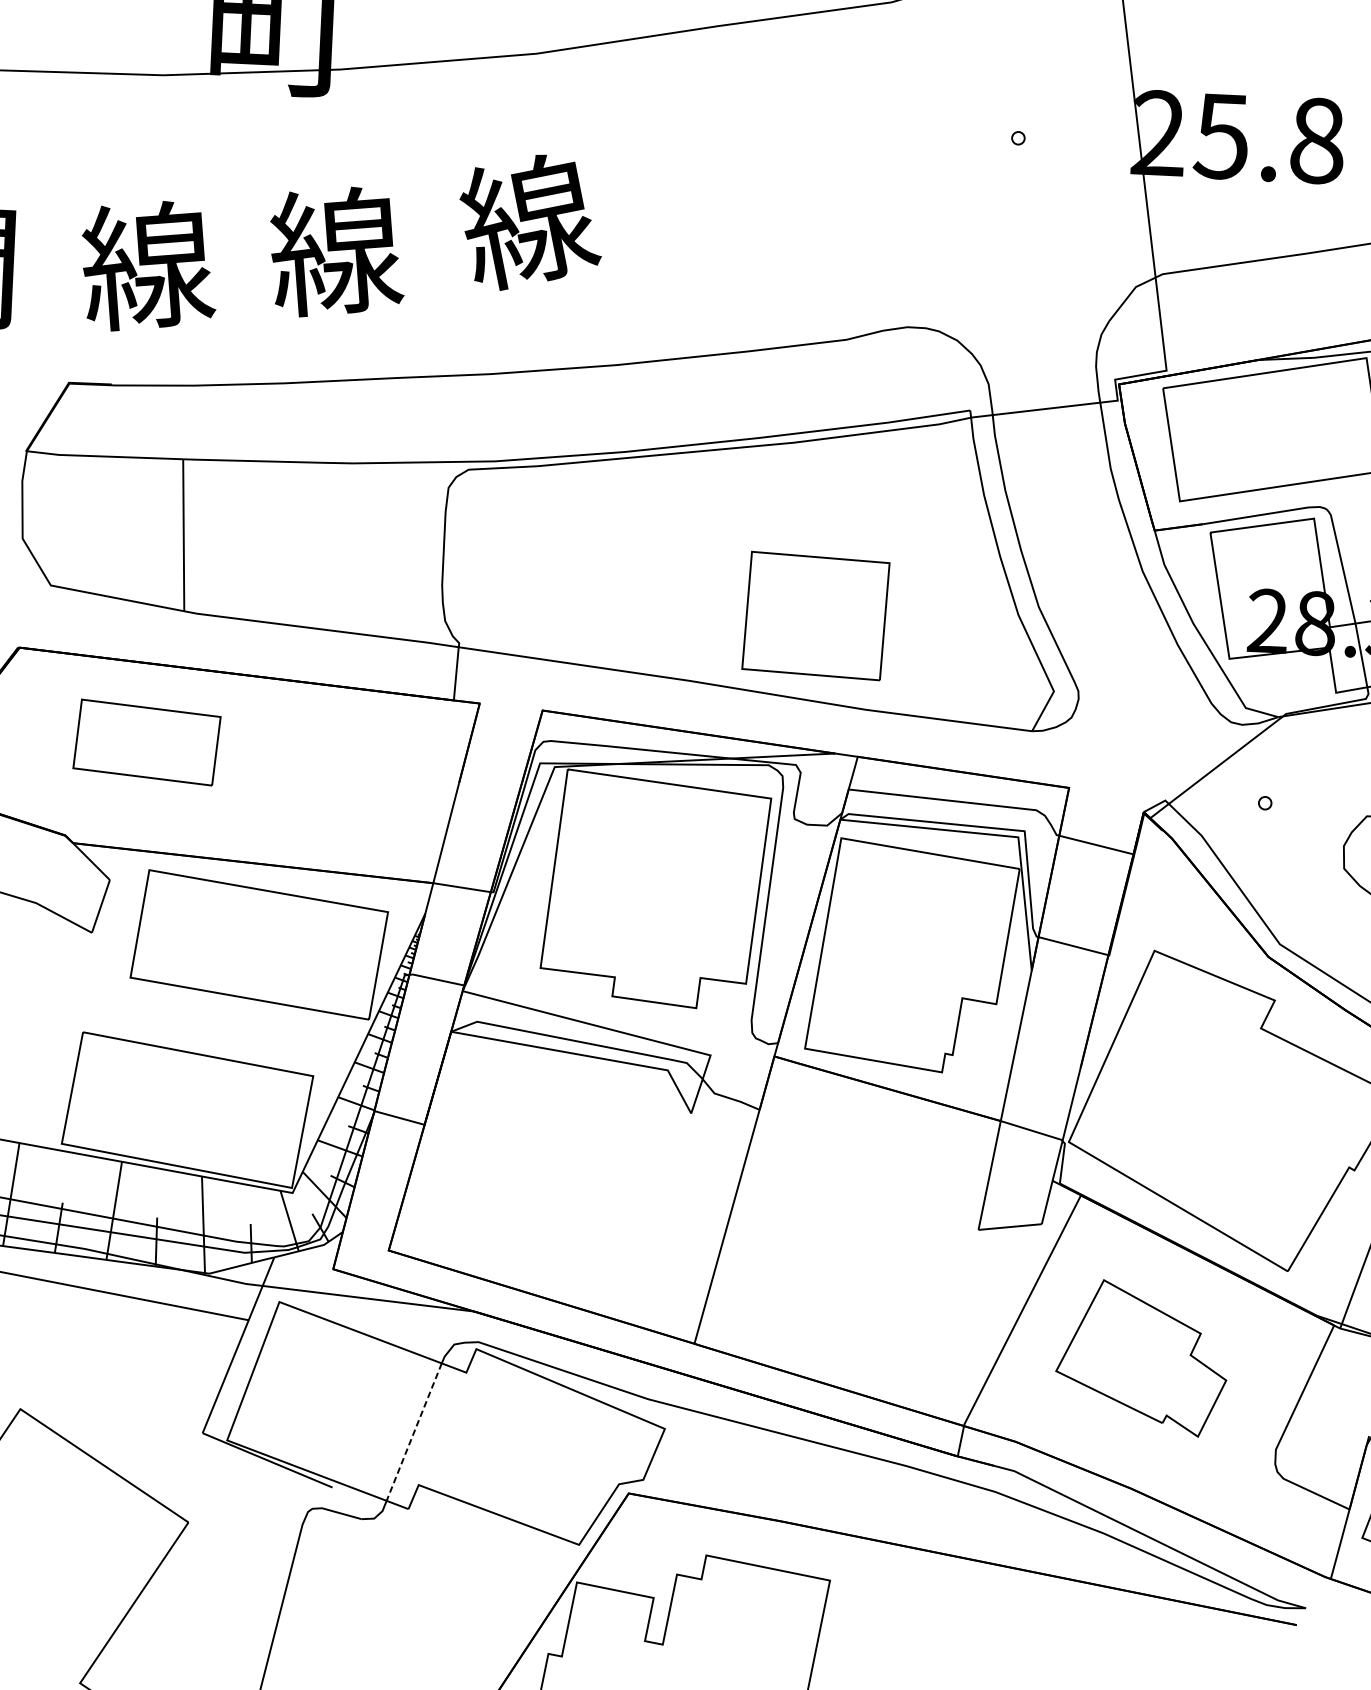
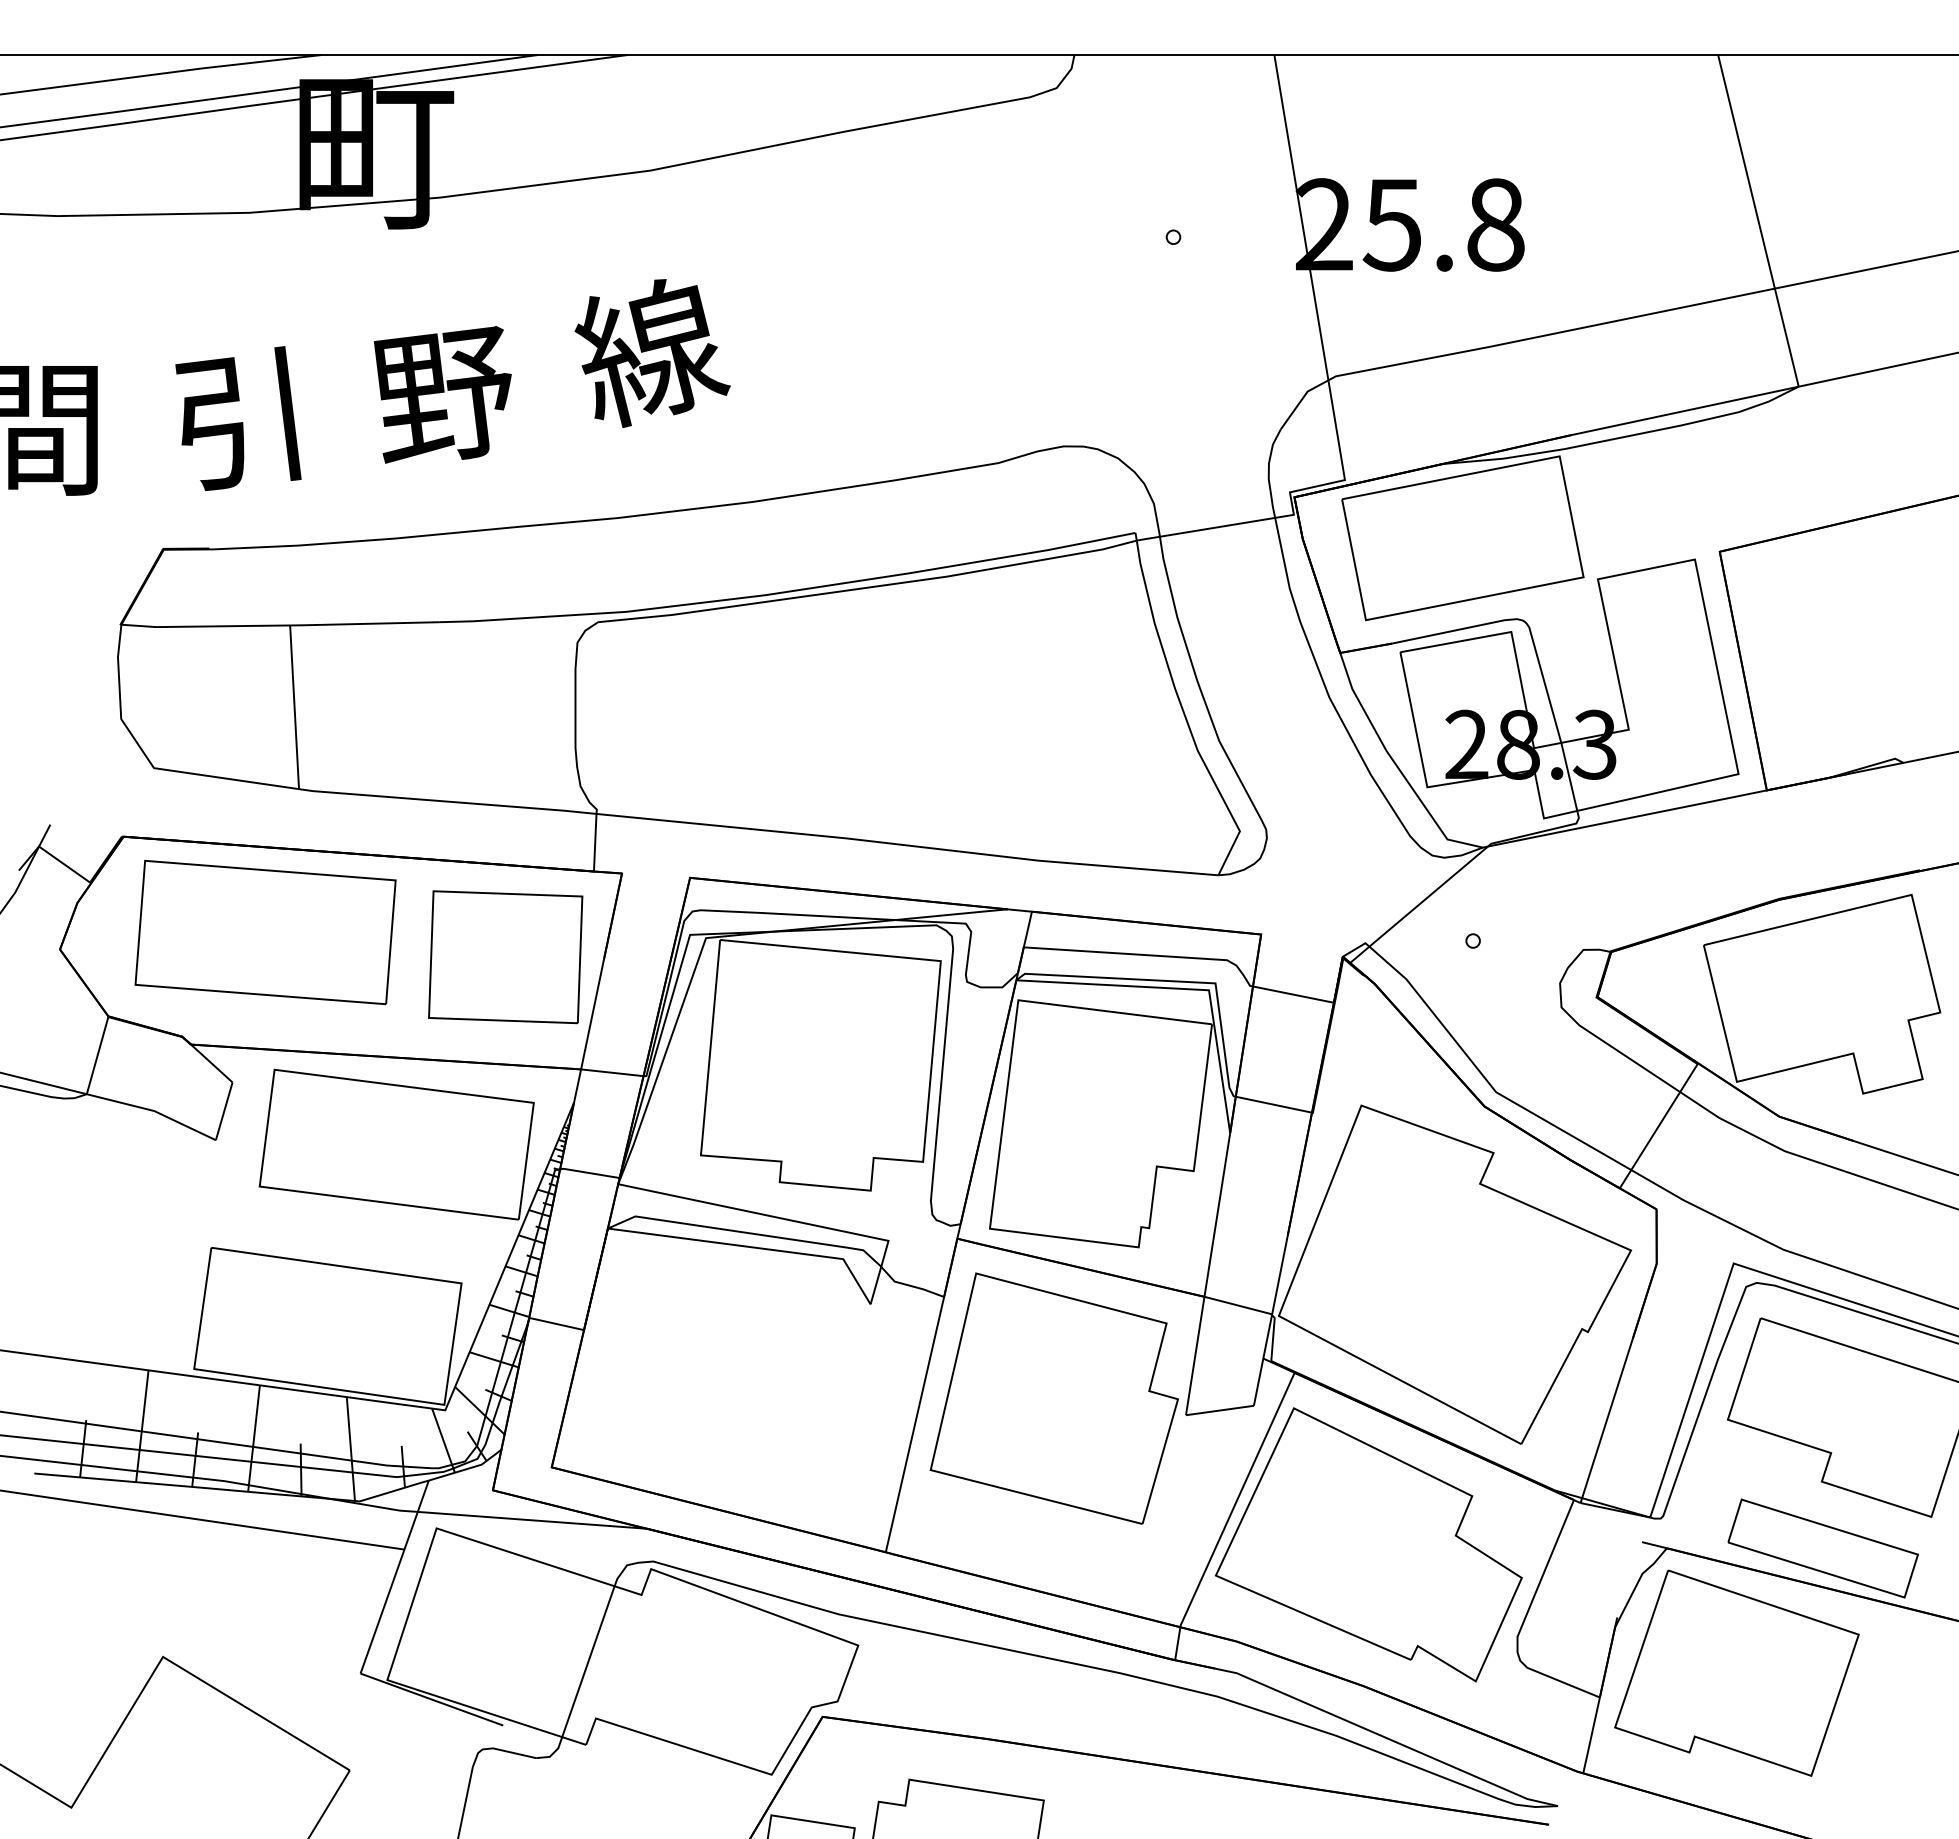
text: (337, 252) -> (445, 394), 線 -> 野
text: (149, 265) -> (243, 418), 線 -> 引
part: (815, 616) -> (505, 957), moved
part: (146, 742) -> (265, 932), size x1.67
part: (856, 1208) -> (1053, 1398), added
part: (1141, 1357) -> (1368, 1544), size x1.67
line: (414, 1431) -> (588, 1661), dashed -> solid

